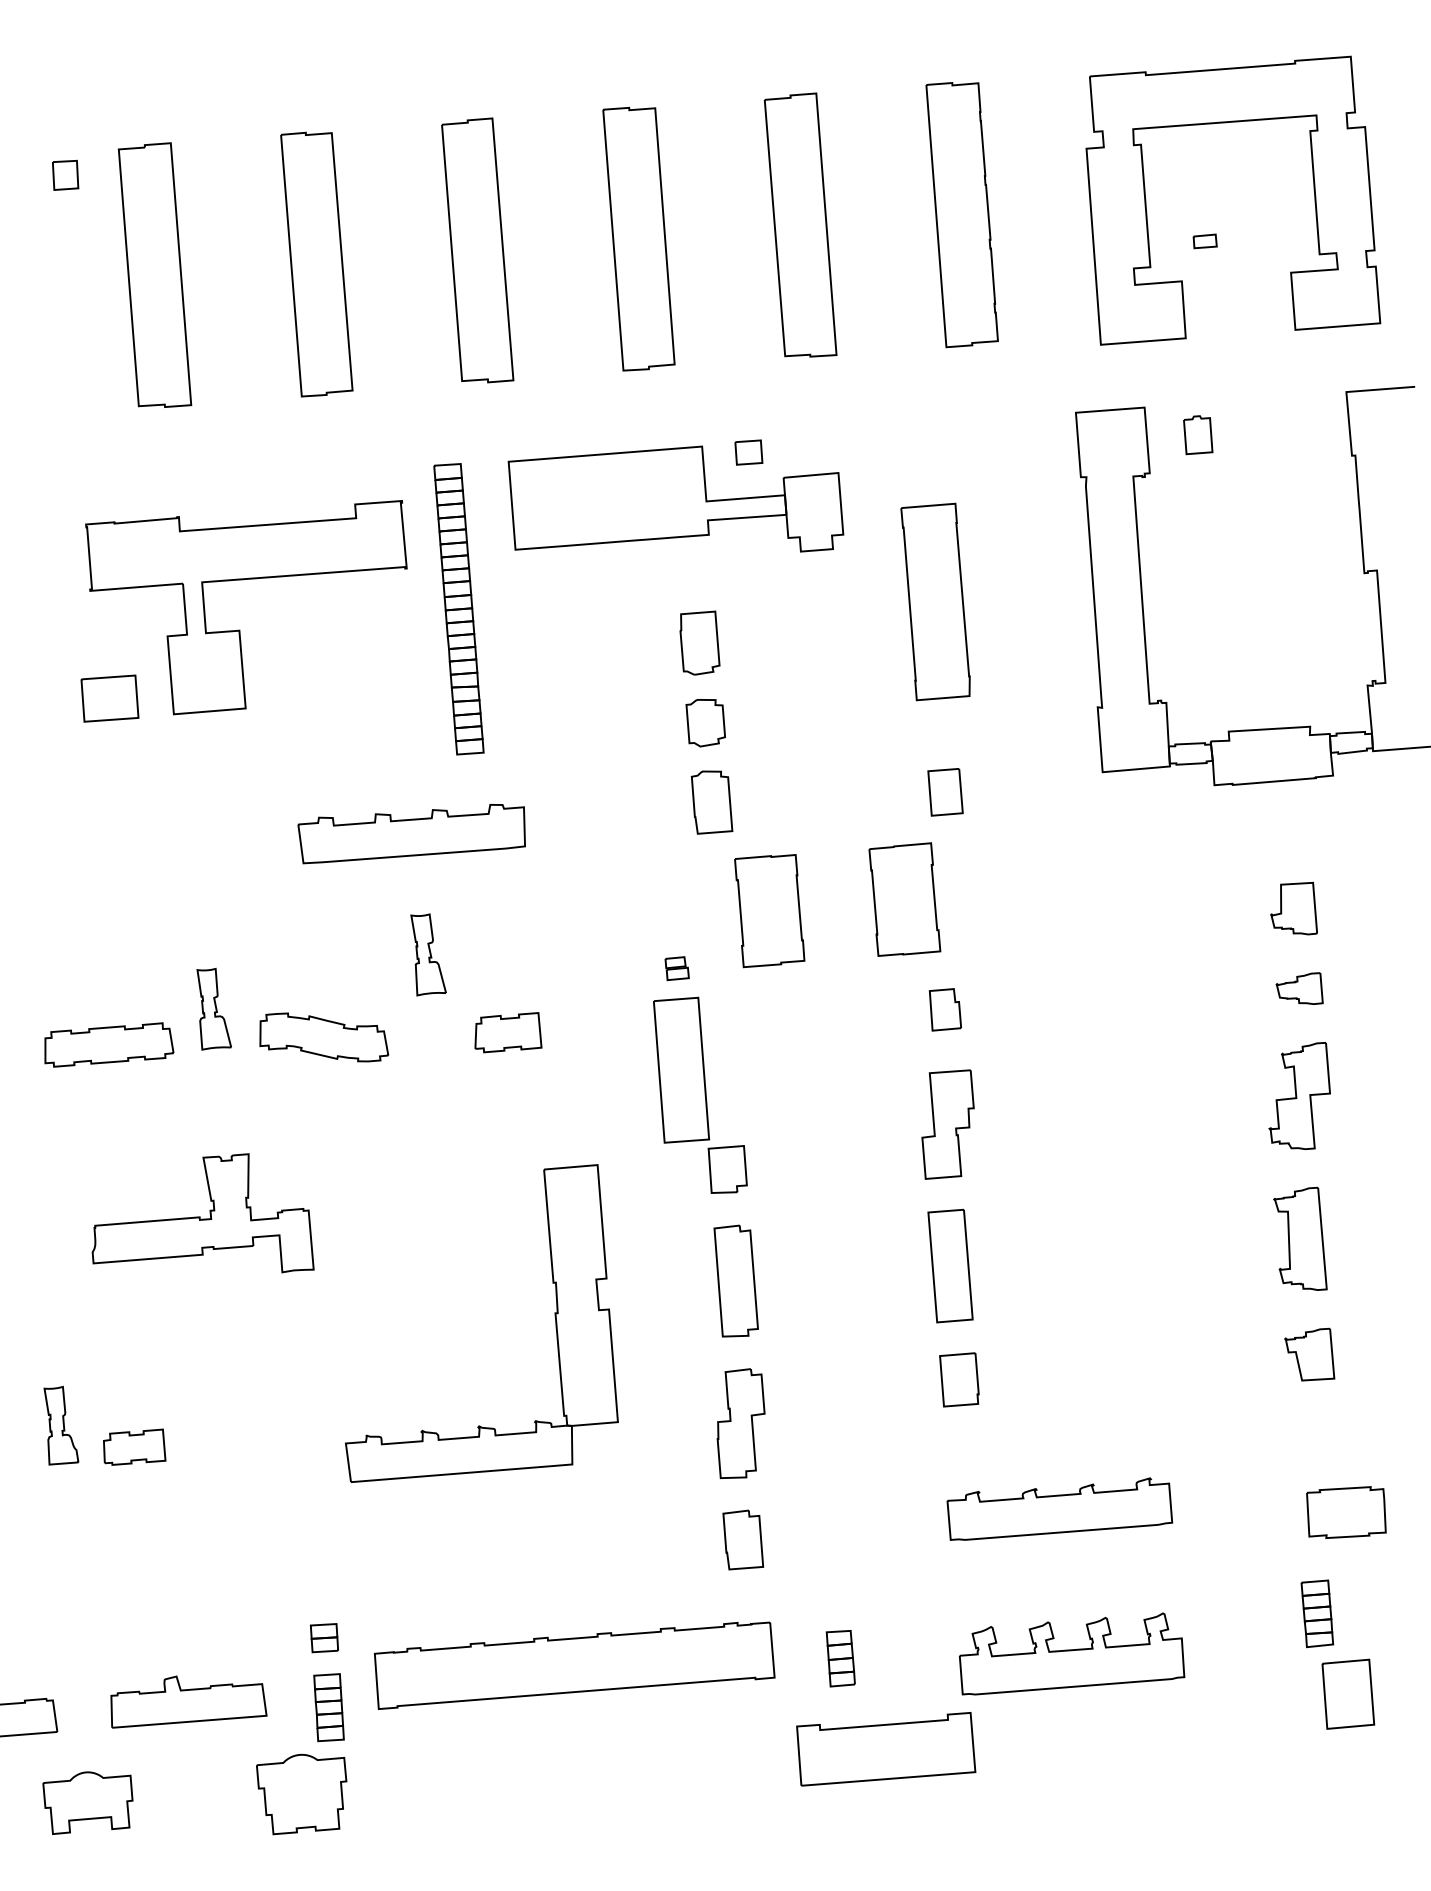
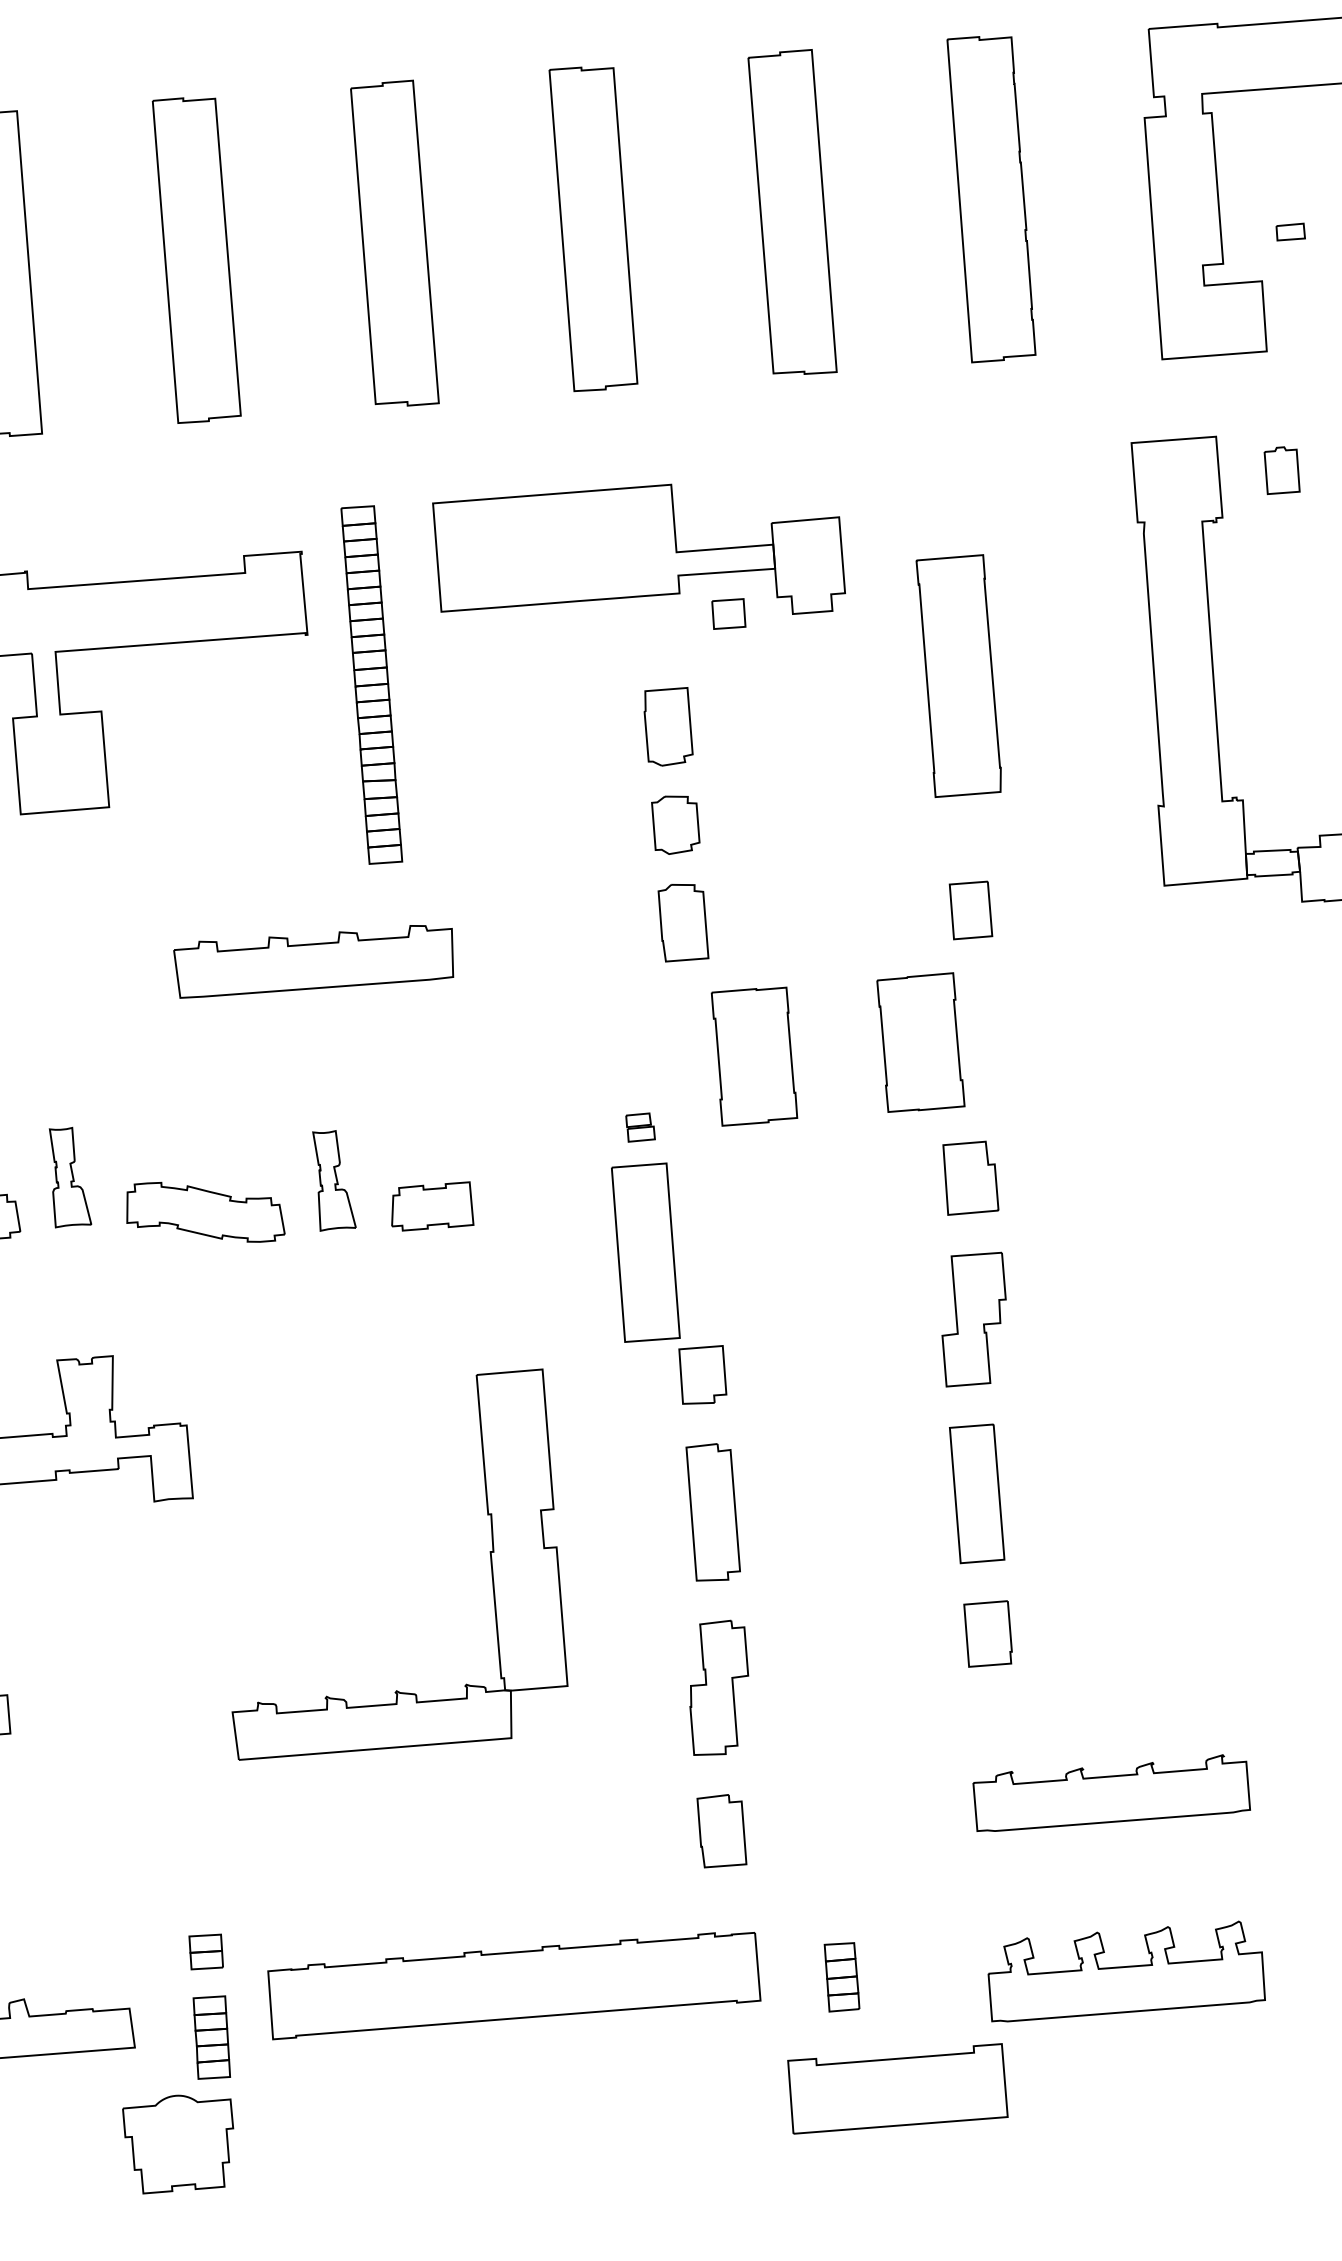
part: (748, 452) -> (728, 613), moved
part: (428, 954) -> (334, 1180), moved
part: (945, 1009) -> (970, 1177), size x1.43

